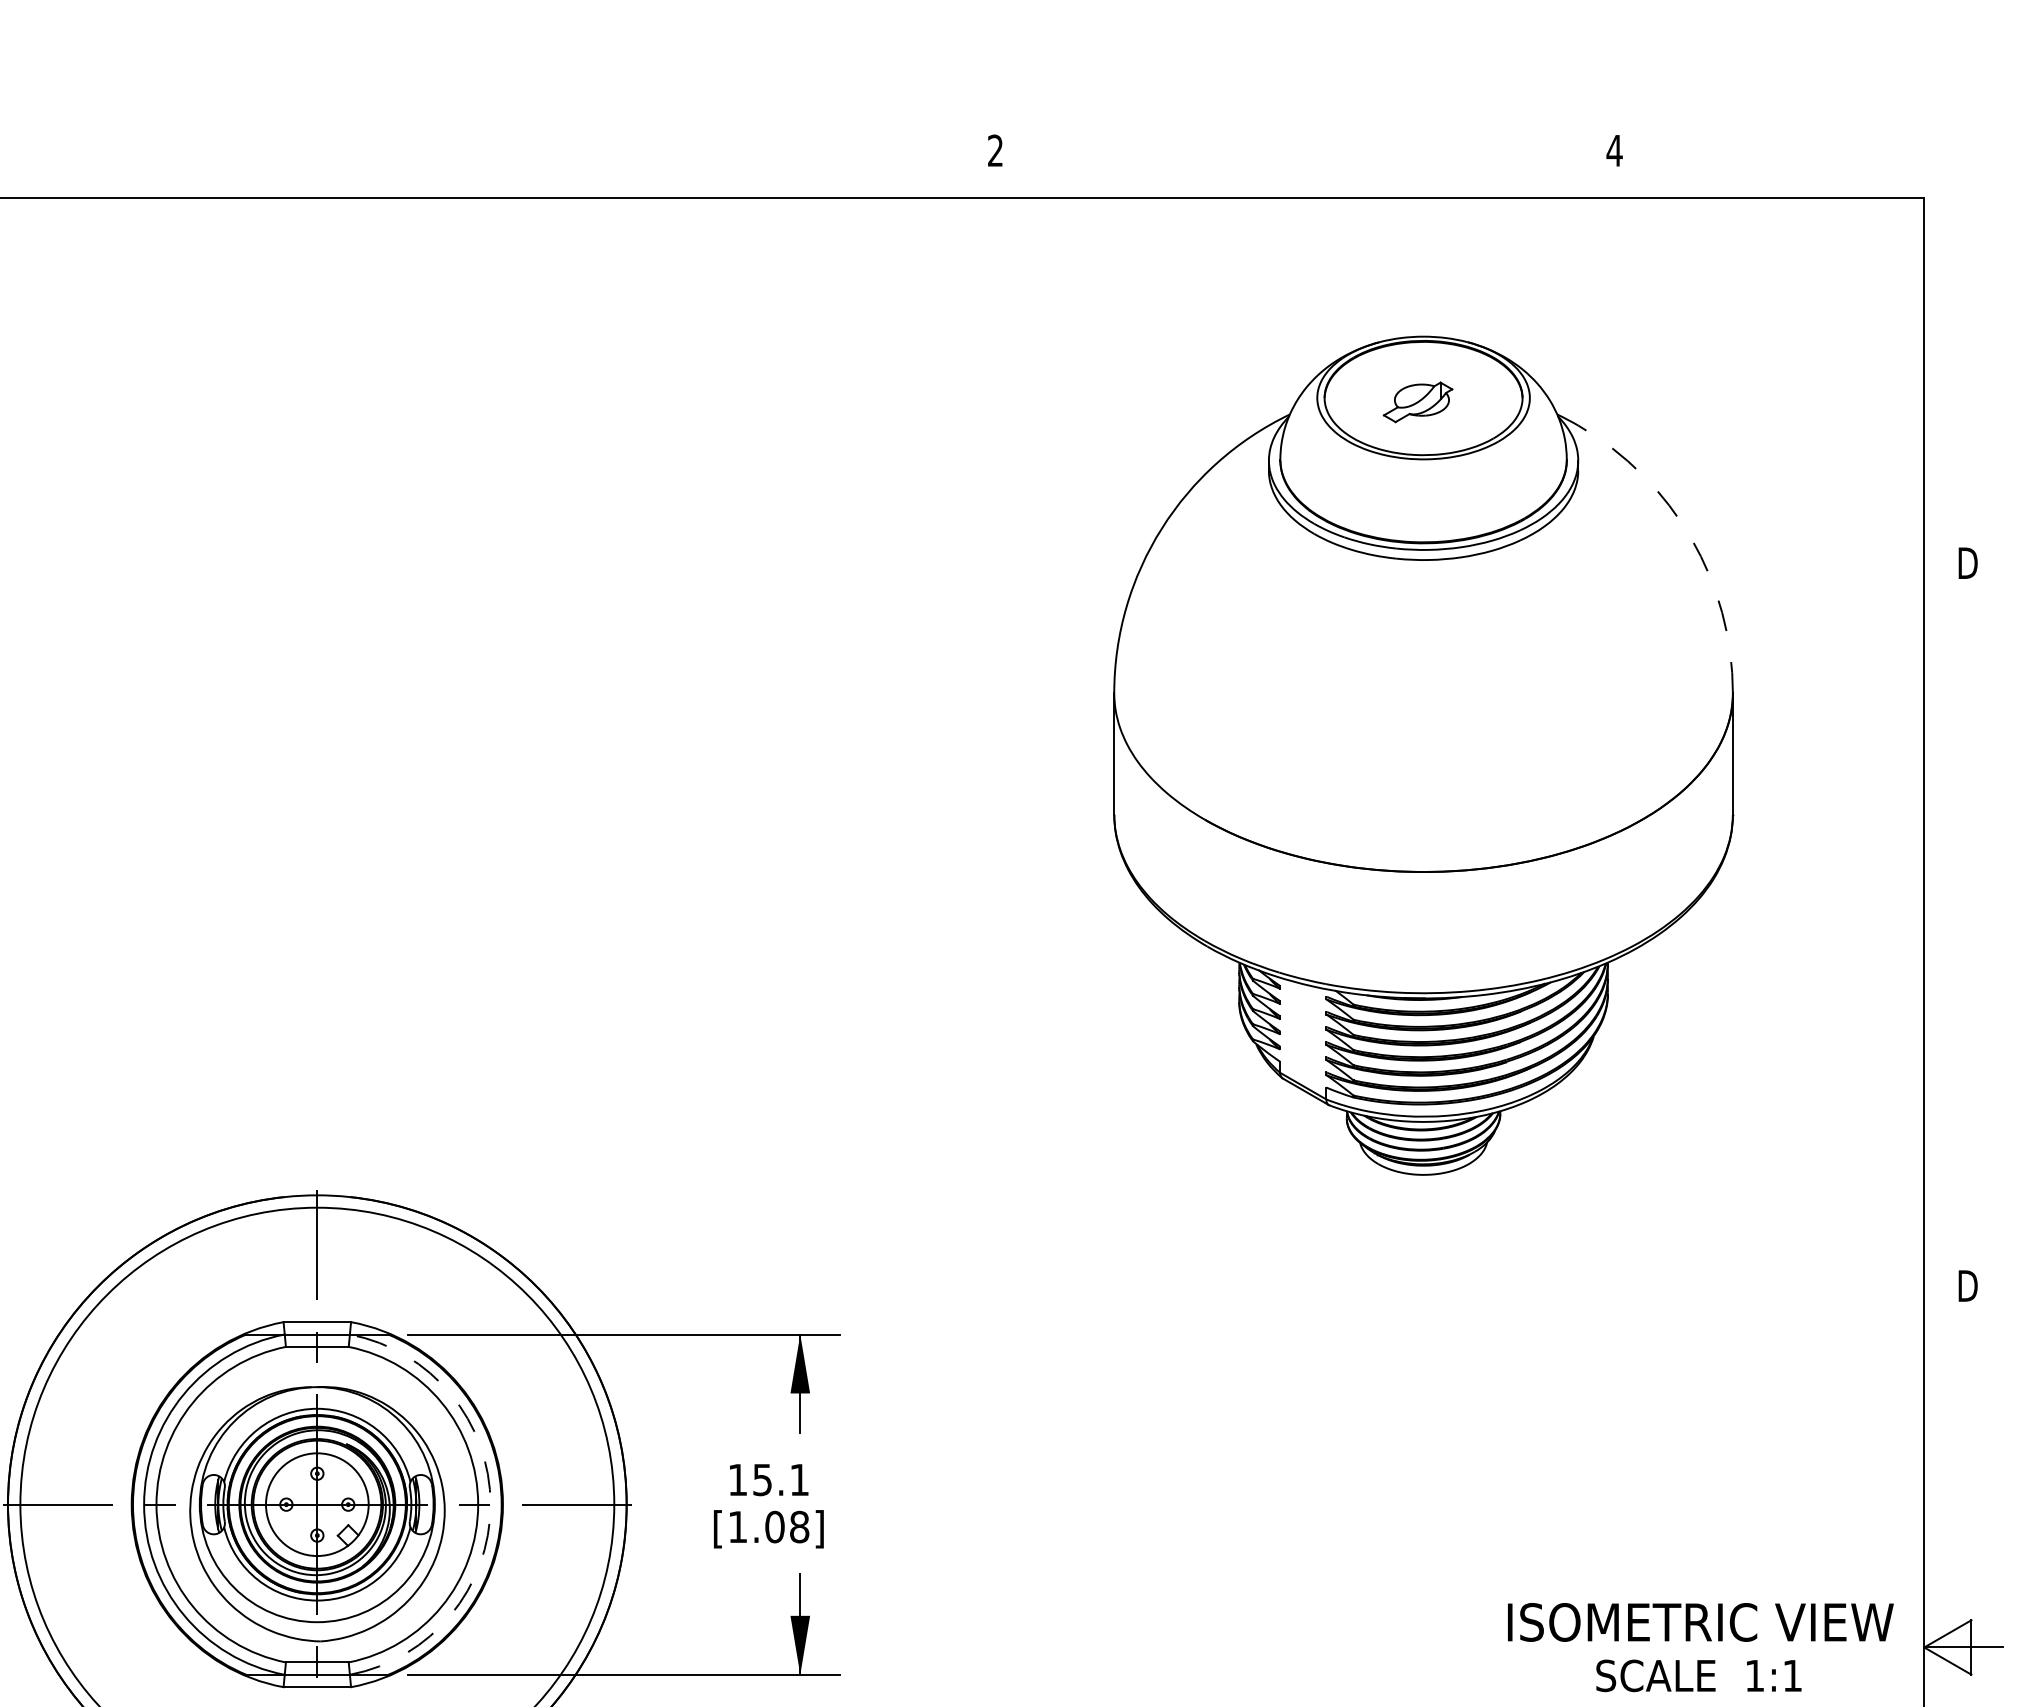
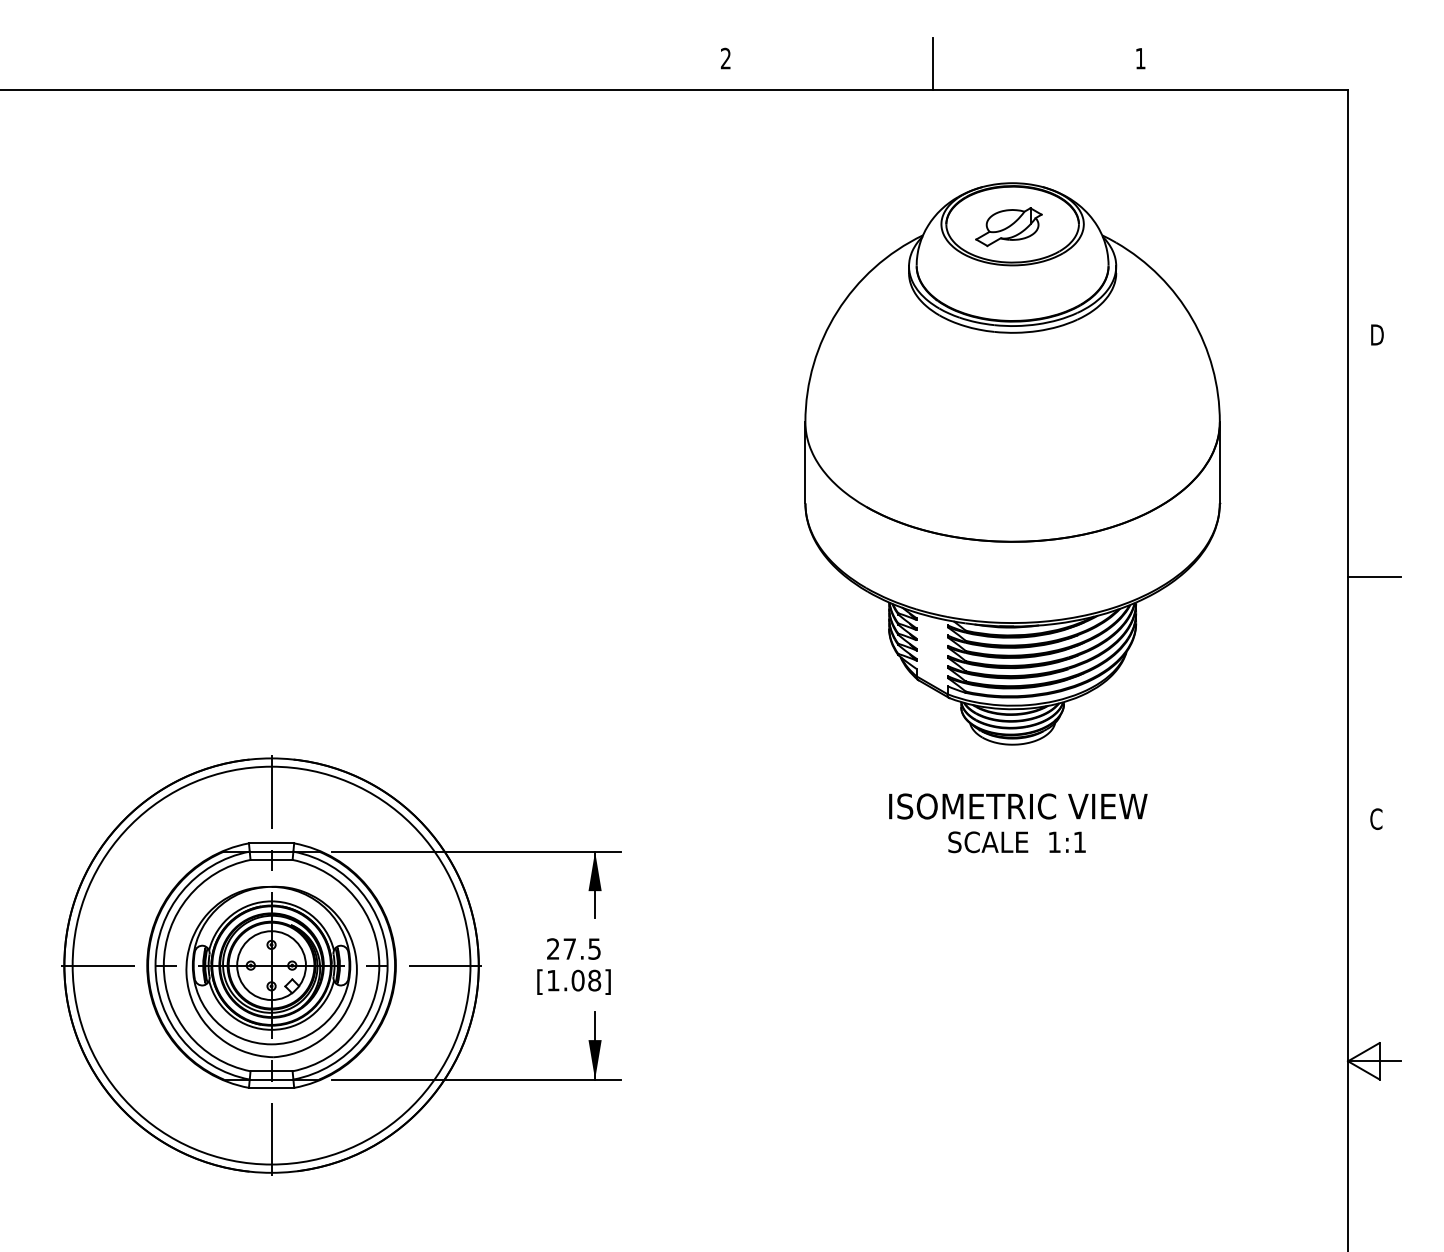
text: (1614, 150) -> (1140, 58), 4 -> 1
line: (1305, 157) -> (933, 63), added
part: (1417, 402) -> (1008, 227), size x1.43
arc: (1692, 538) -> (1192, 318), dashed -> solid
line: (1963, 925) -> (1374, 577), added
text: (1966, 1285) -> (1376, 818), D -> C
text: (768, 1479) -> (573, 948), 15.1 -> 27.5
arc: (490, 1504) -> (387, 965), dashed -> solid
text: (1701, 1647) -> (1018, 823), moved

